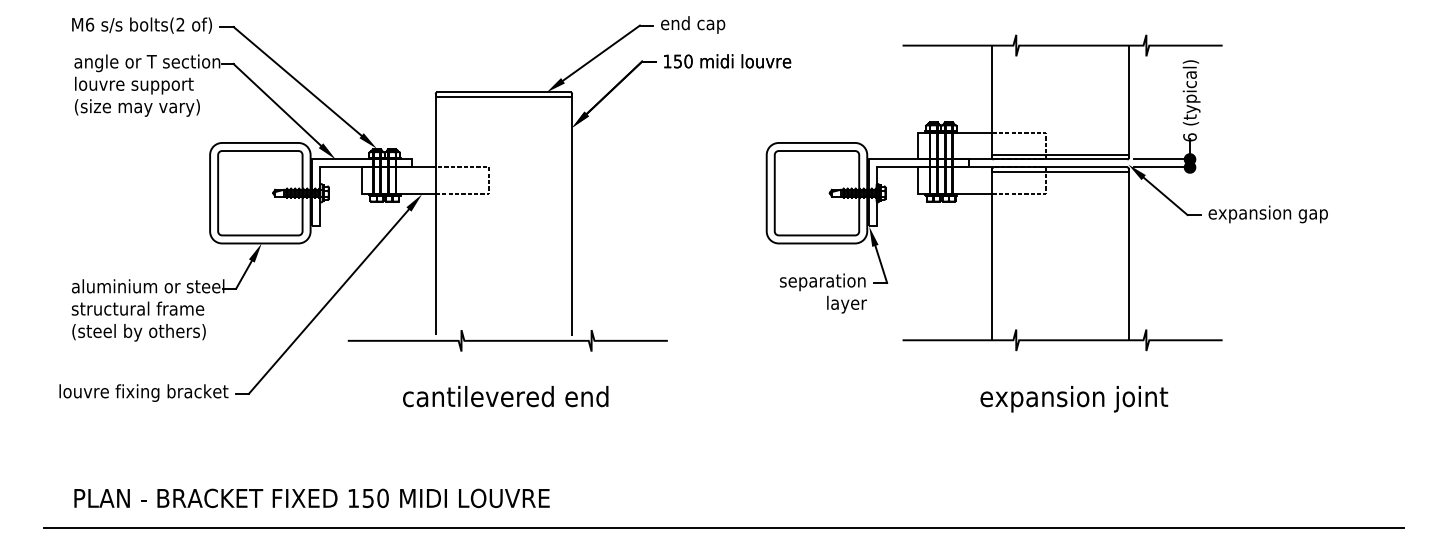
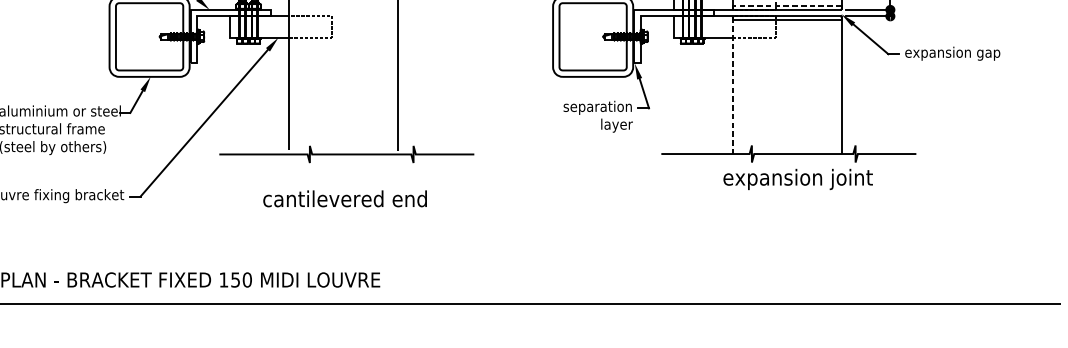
line: (1060, 154) -> (787, 5), solid -> dashed
line: (992, 254) -> (732, 85), solid -> dashed
text: (1074, 399) -> (798, 179), moved

